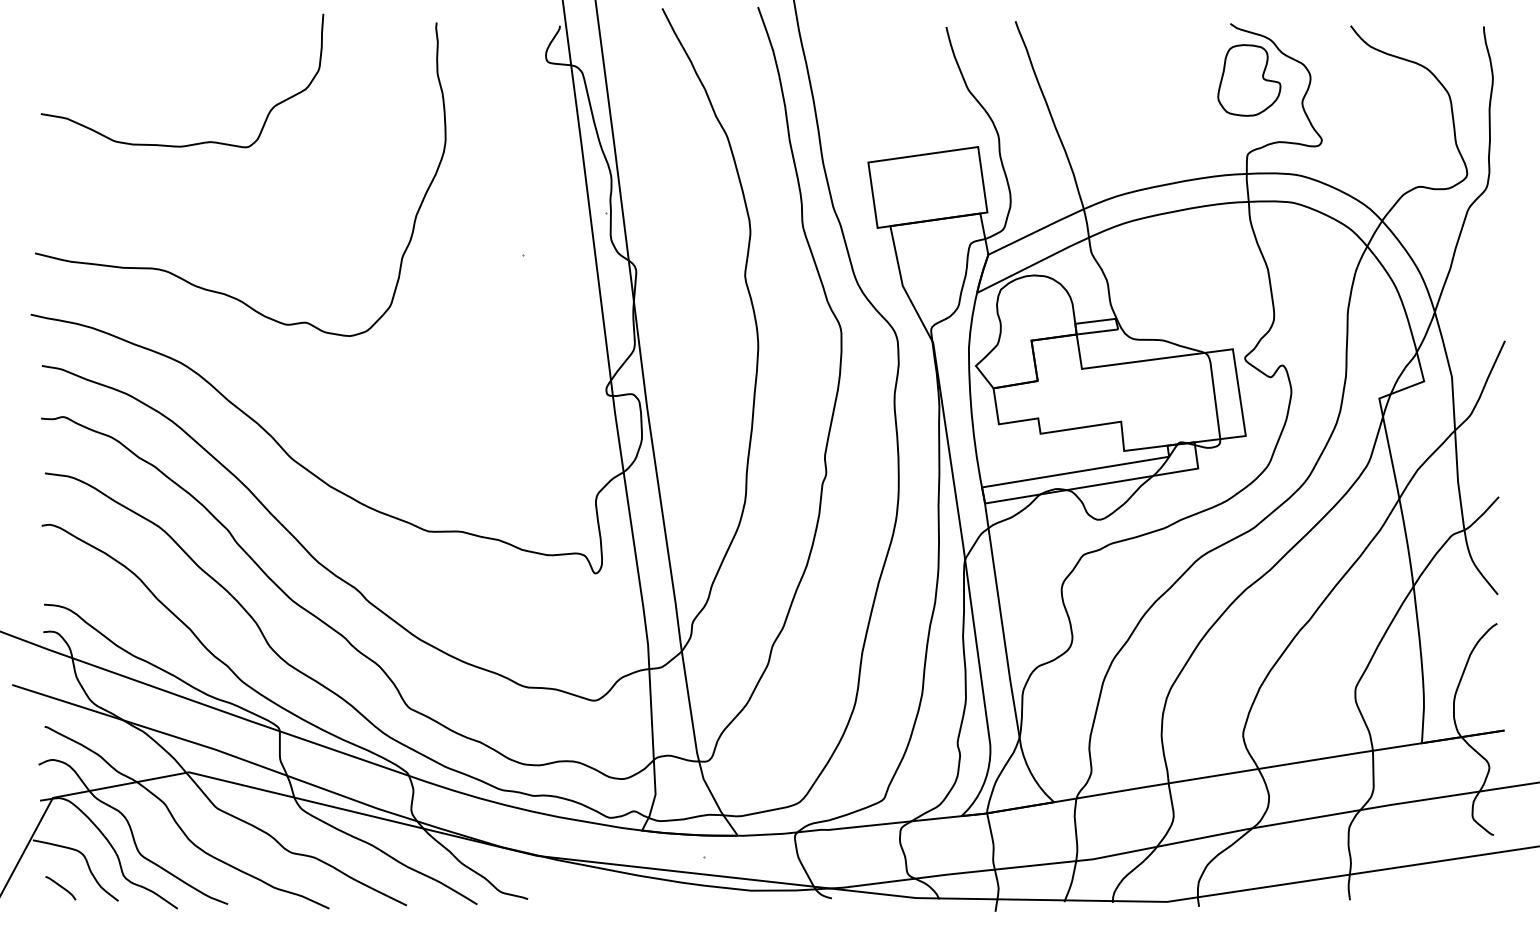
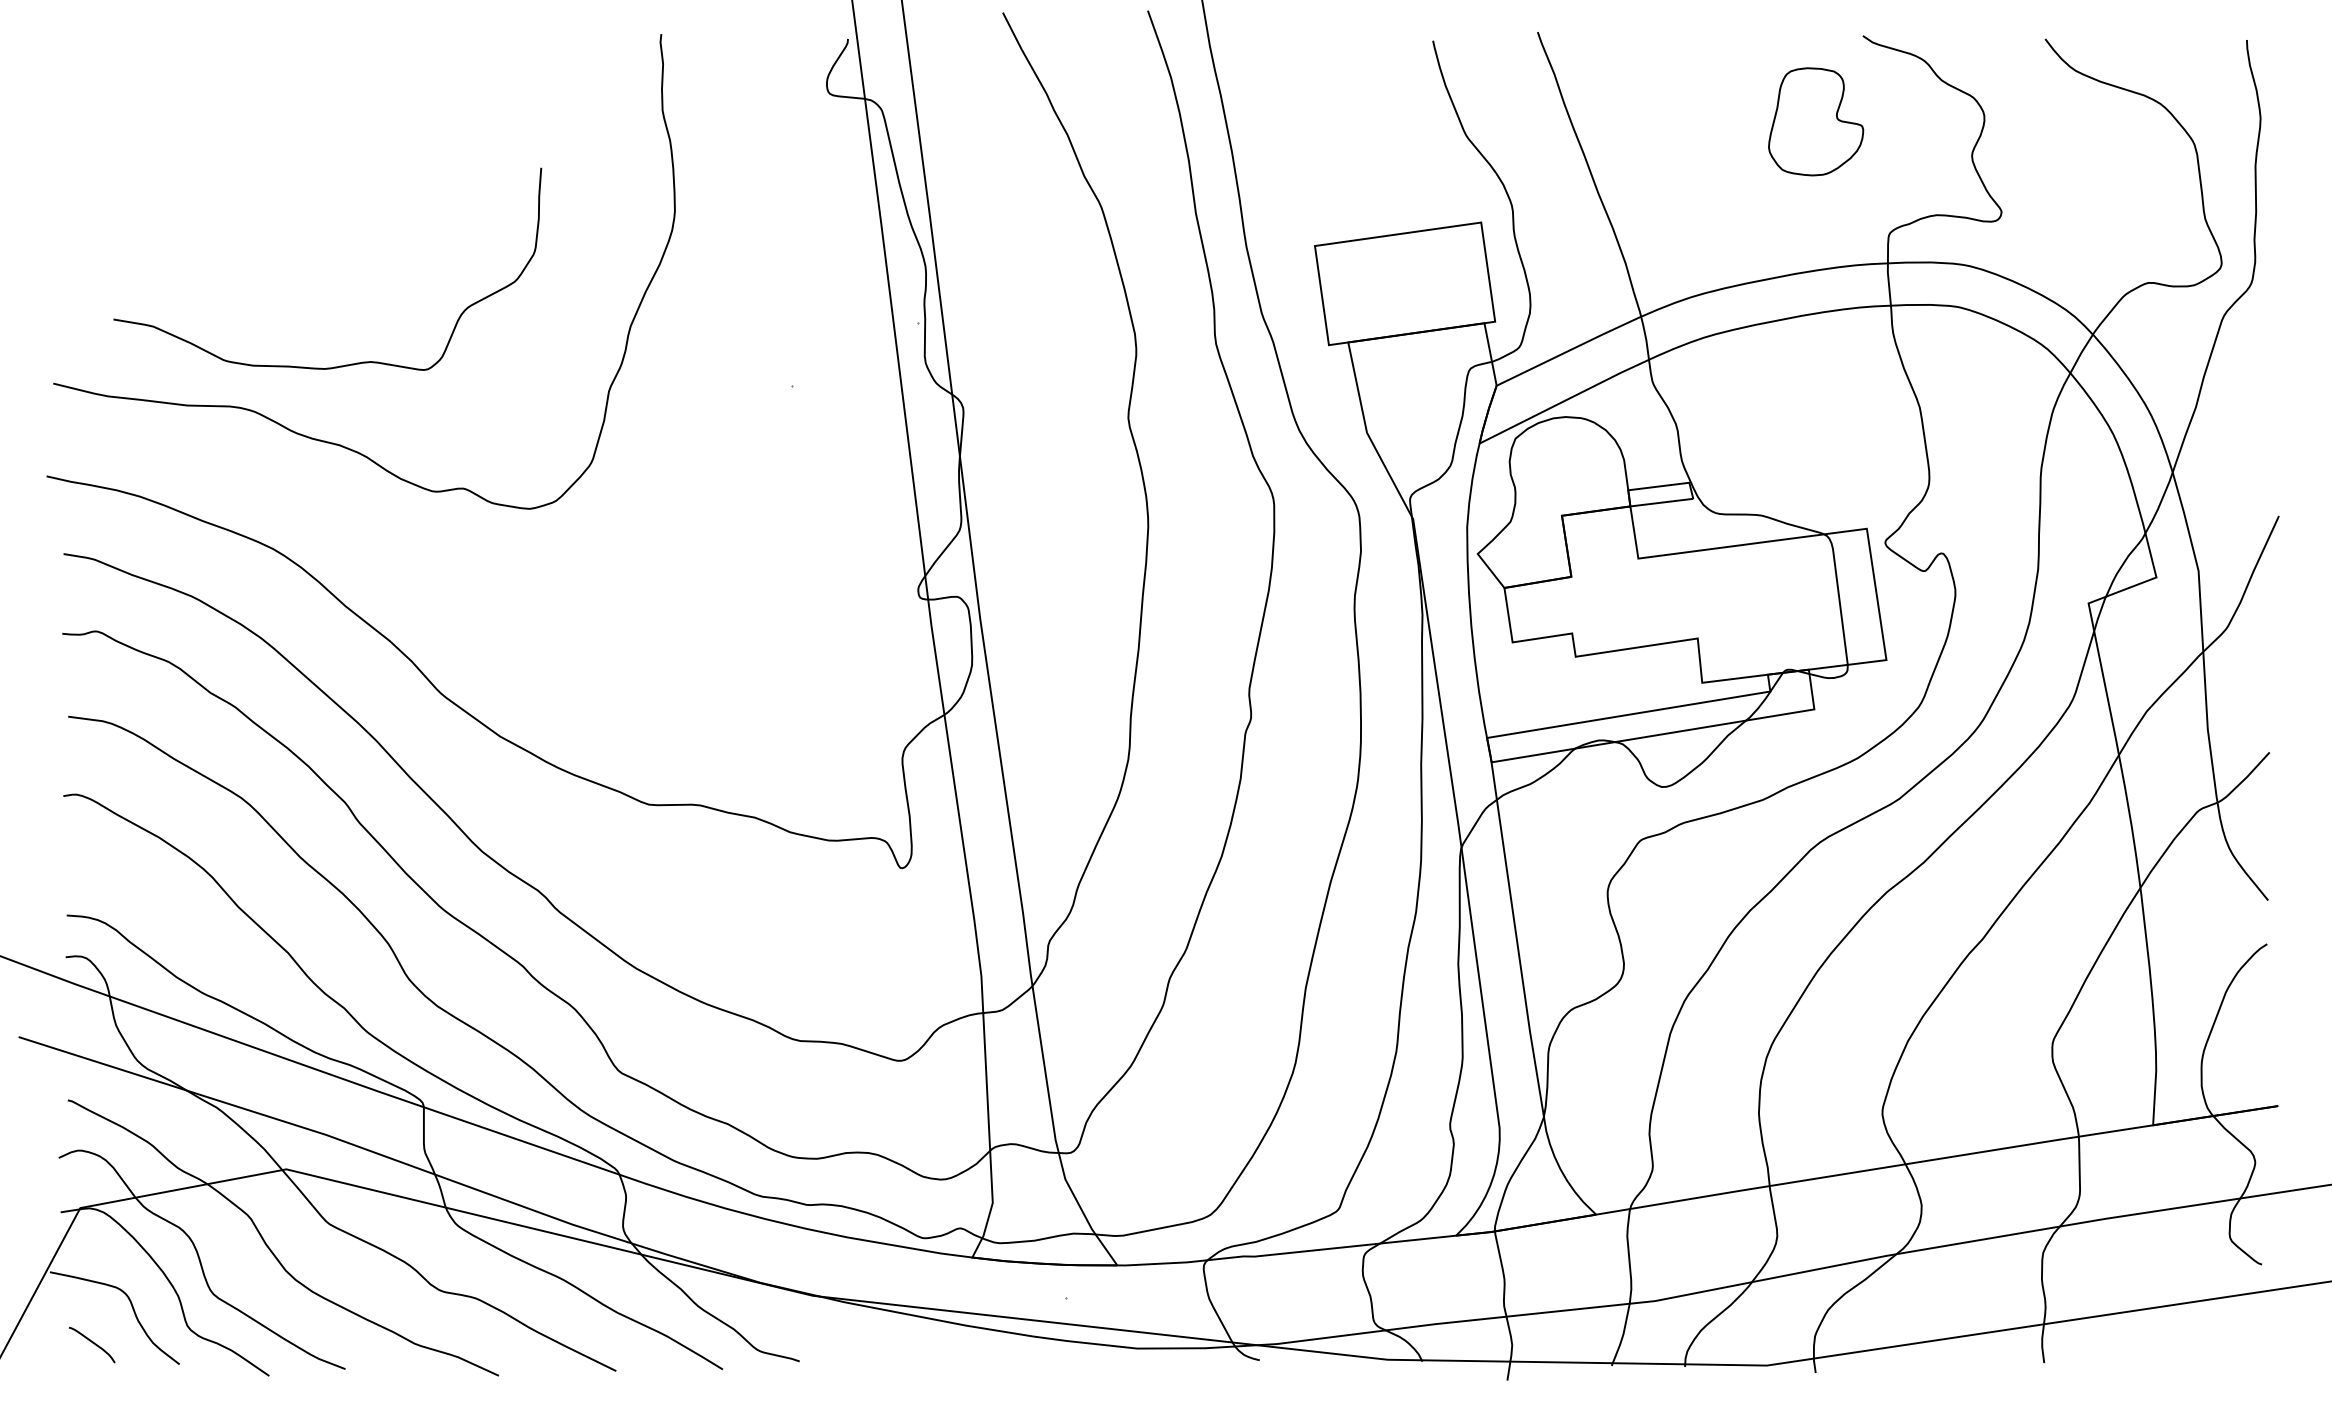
part: (1249, 80) -> (1816, 121), moved
curve: (193, 143) -> (344, 364), moved

